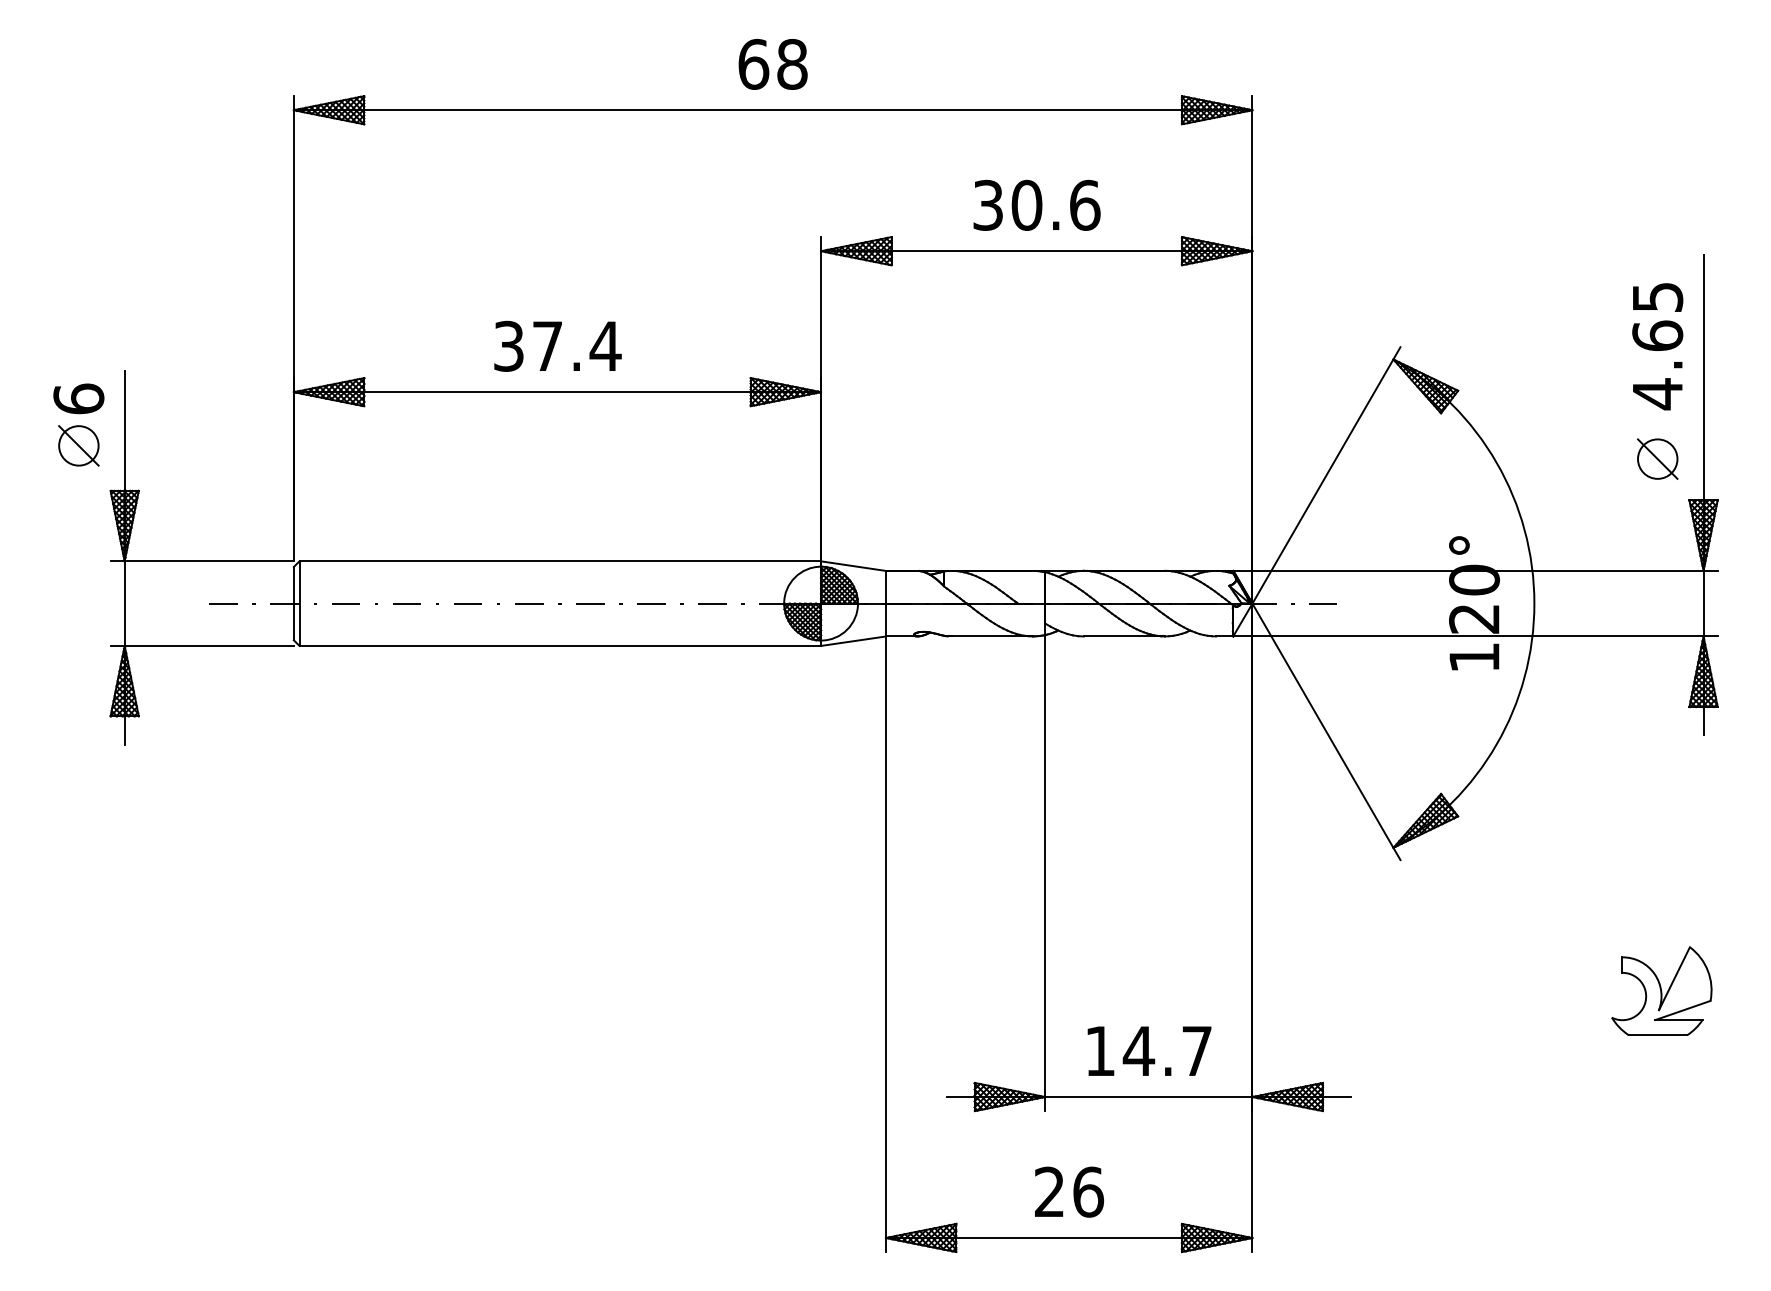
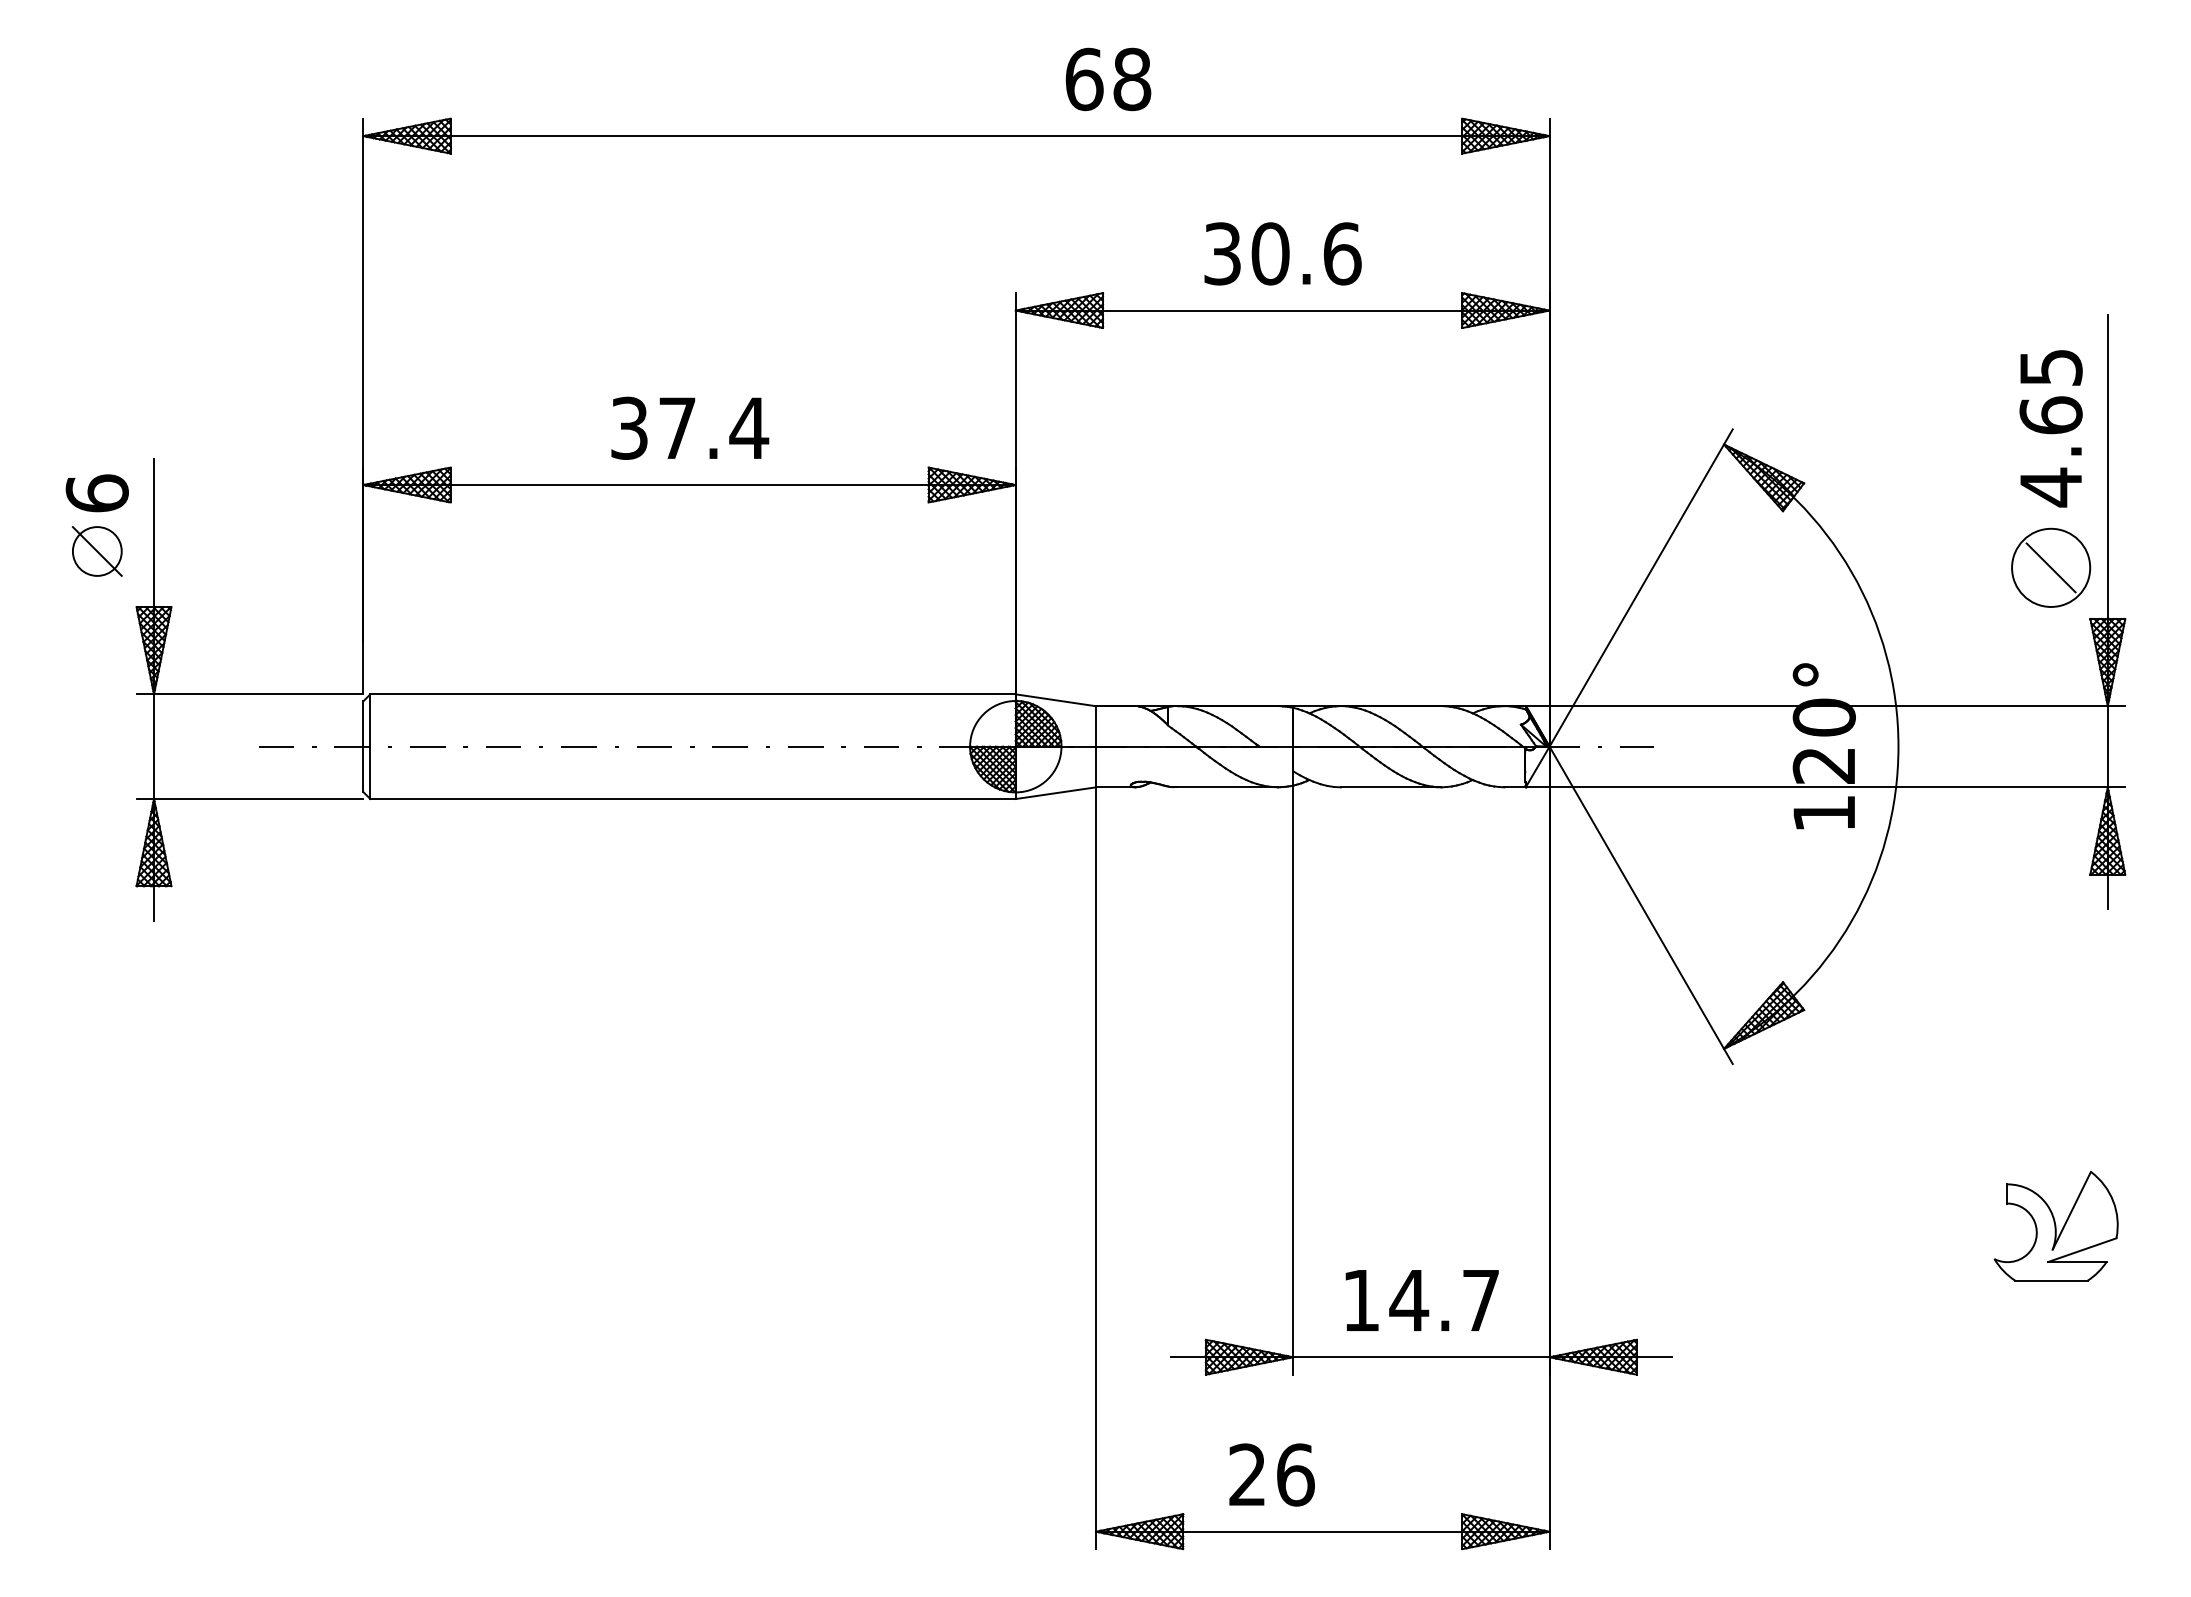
text: (773, 64) -> (1108, 79), moved
circle: (1657, 458) -> (2050, 567), size x1.6
text: (1068, 1191) -> (1271, 1474), moved

